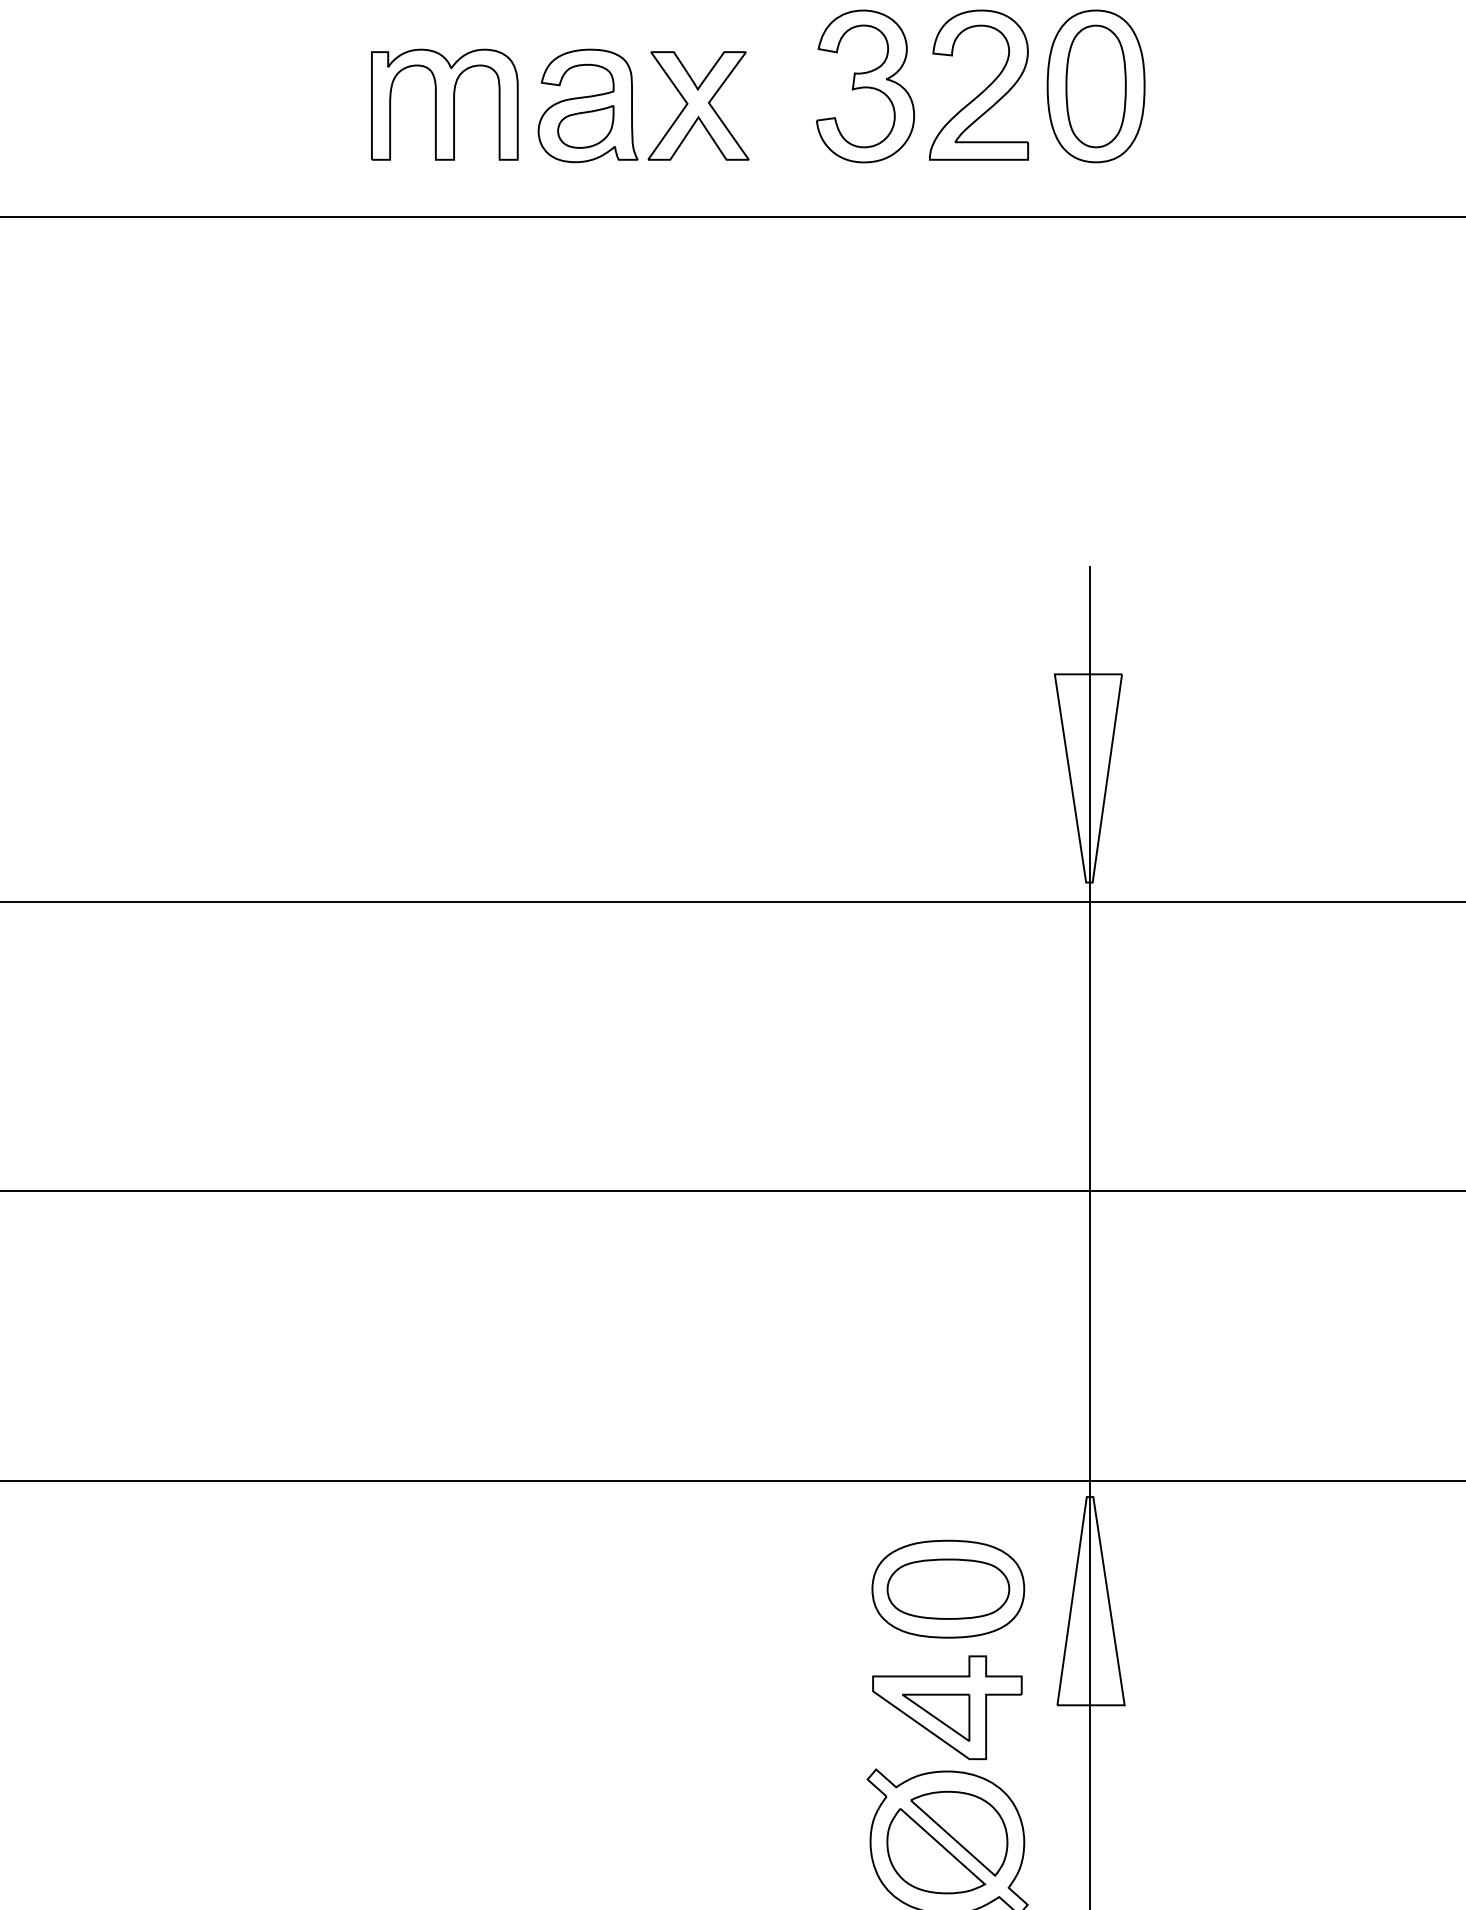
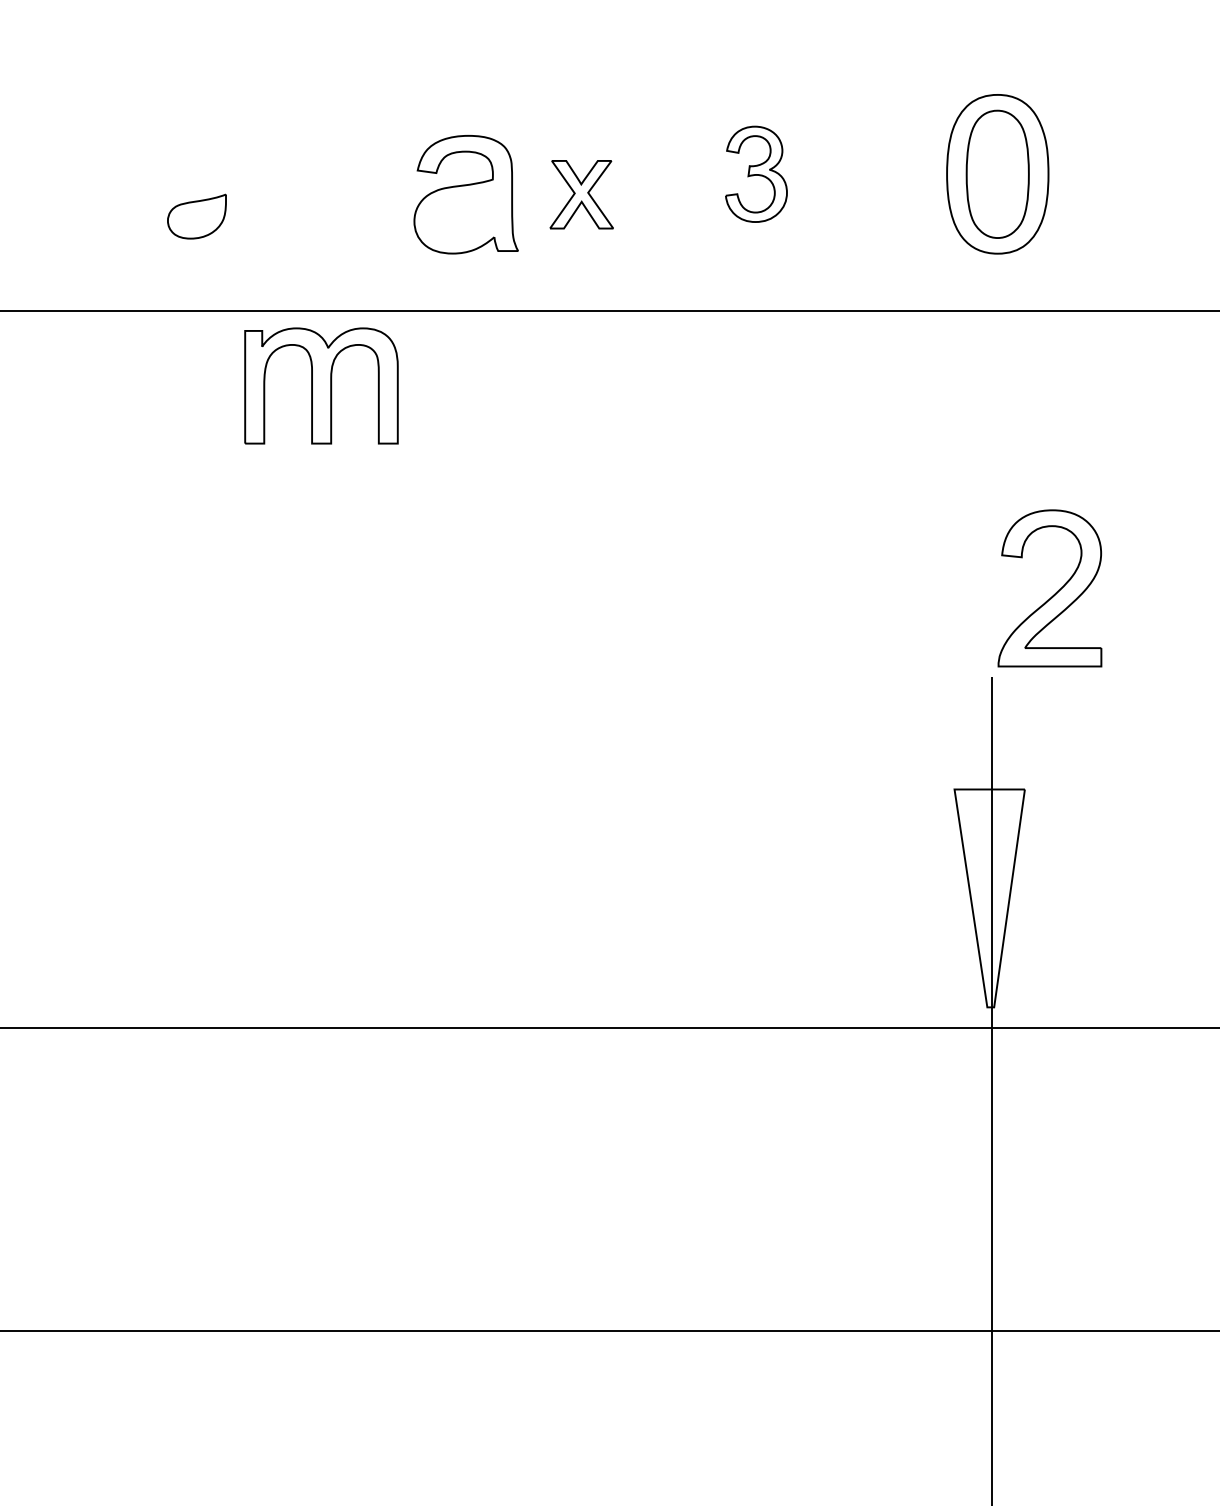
part: (865, 86) -> (756, 174), size x0.6
part: (981, 91) -> (1052, 595), moved
part: (444, 104) -> (321, 385), moved
part: (698, 105) -> (581, 194), size x0.6
part: (585, 126) -> (196, 216), moved

